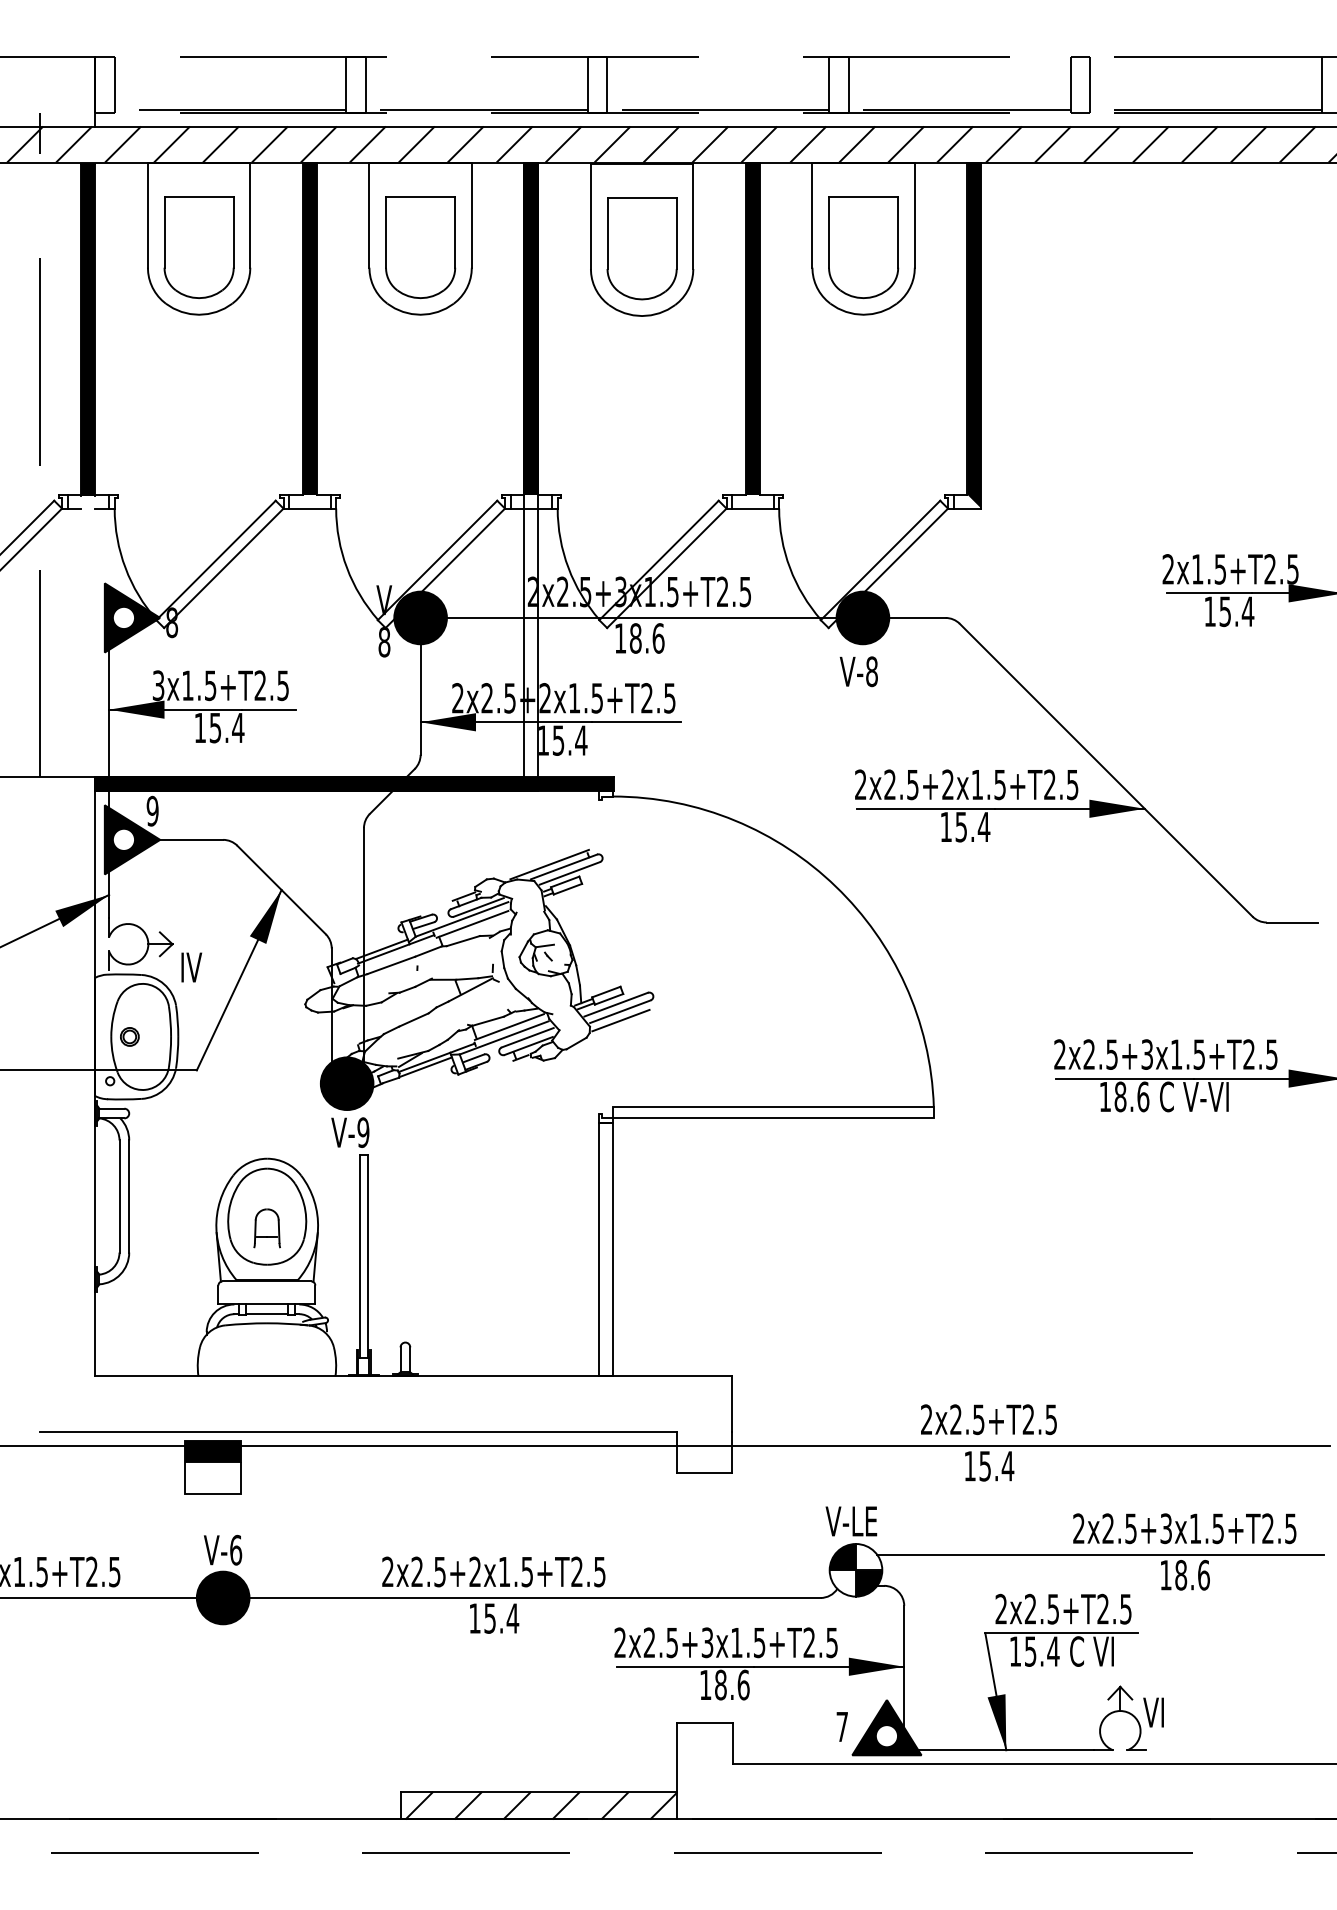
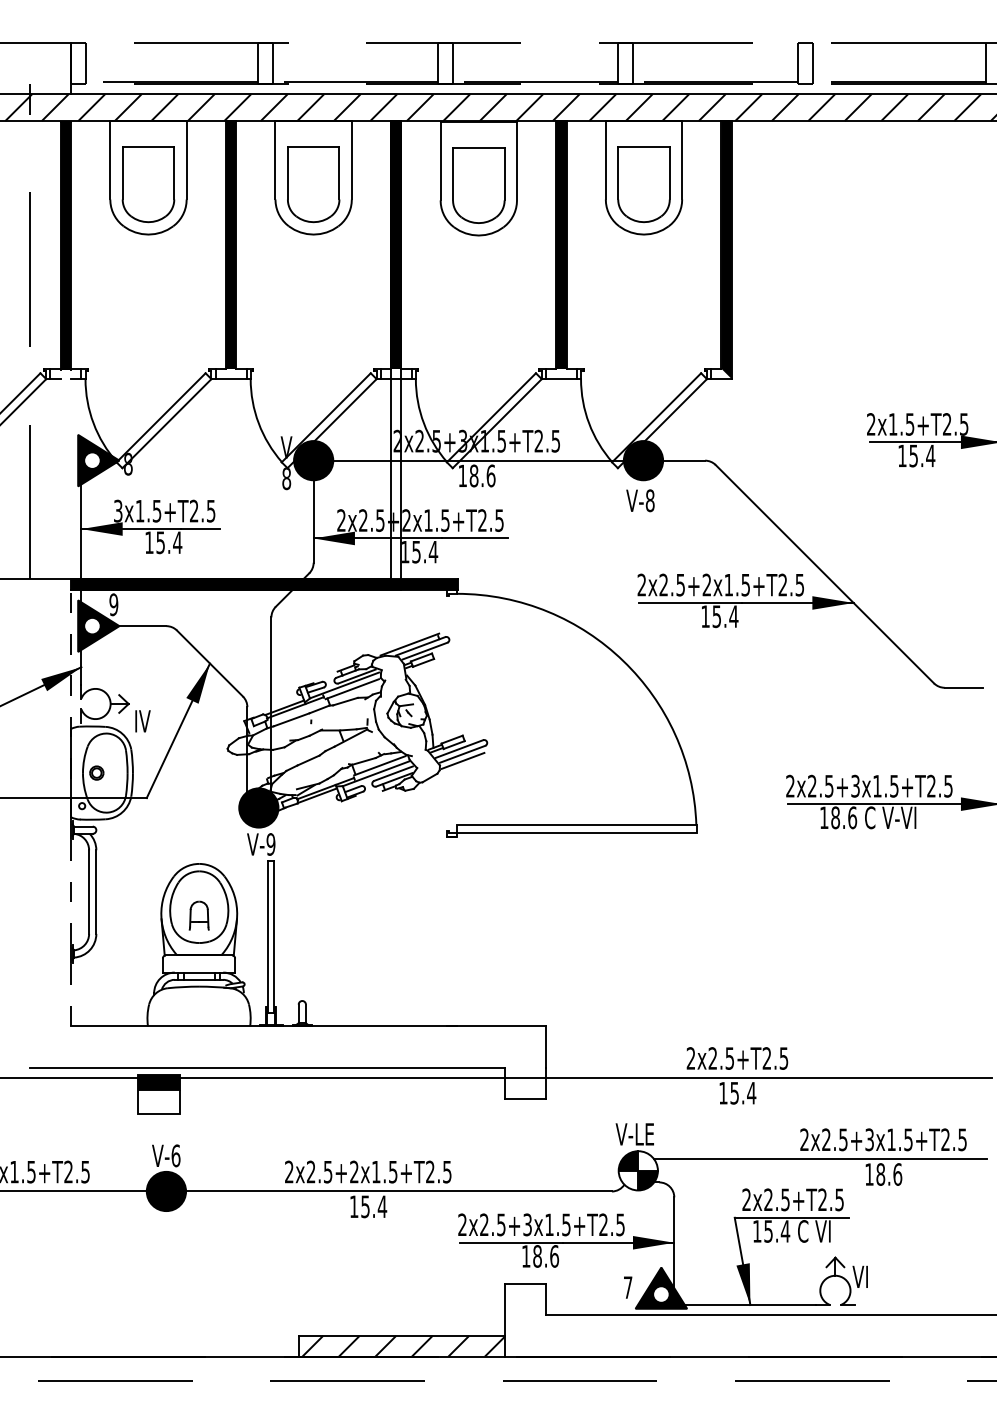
line: (95, 1076) -> (71, 802), solid -> dashed
line: (599, 1249) -> (447, 931), removed
line: (612, 1249) -> (456, 931), removed

